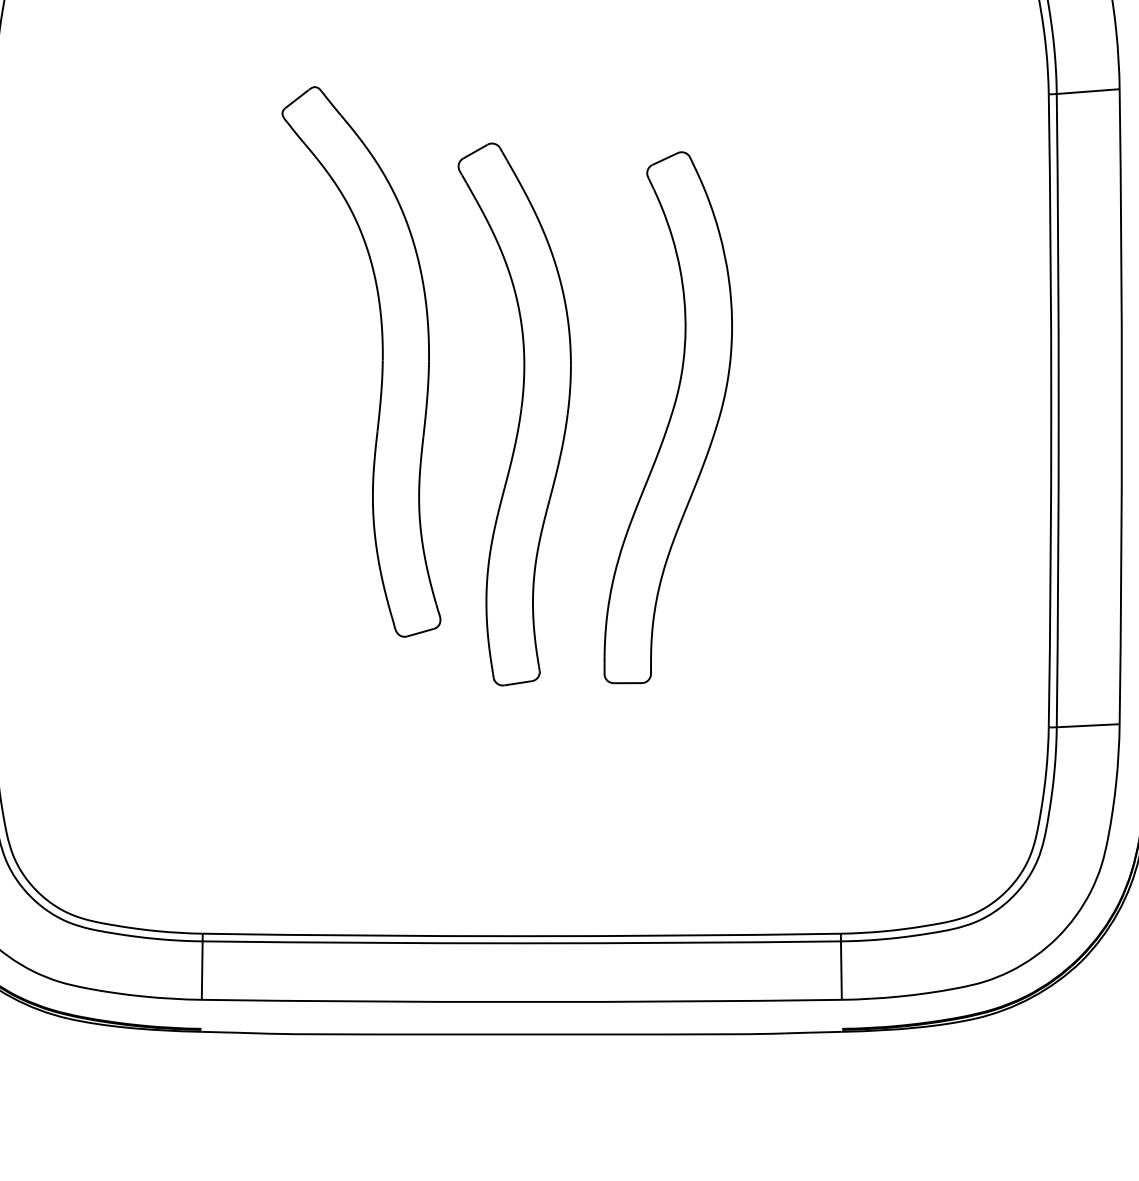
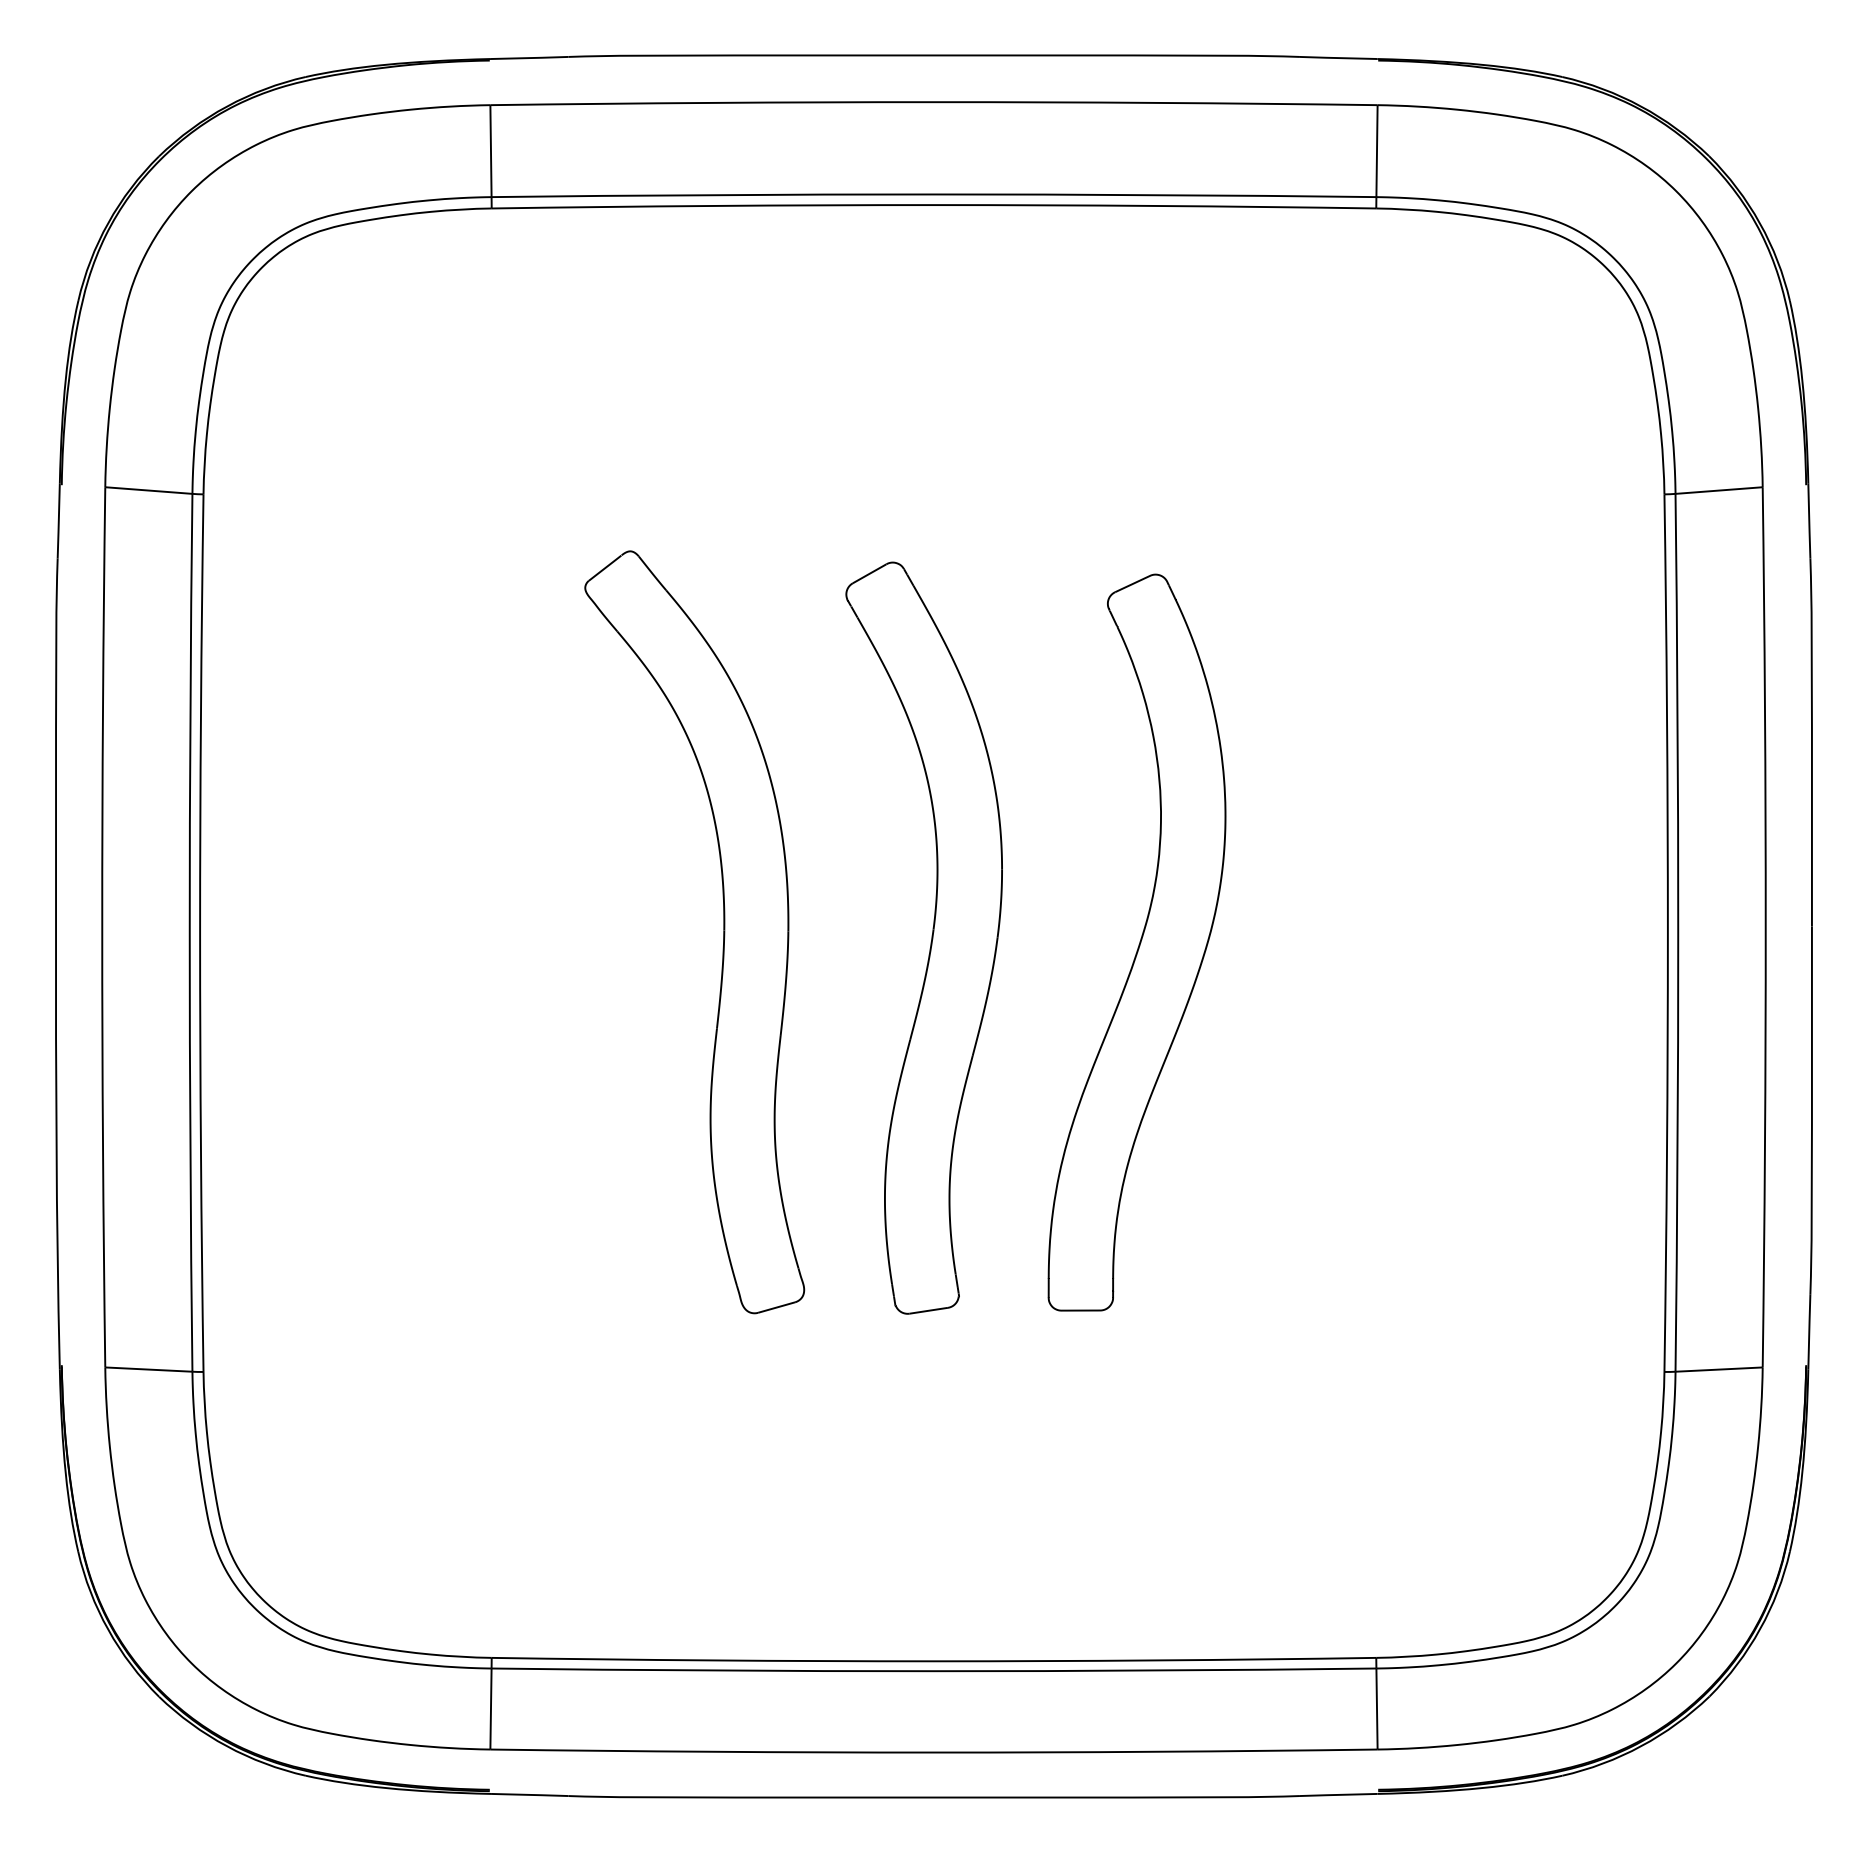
part: (382, 362) -> (723, 932), moved

